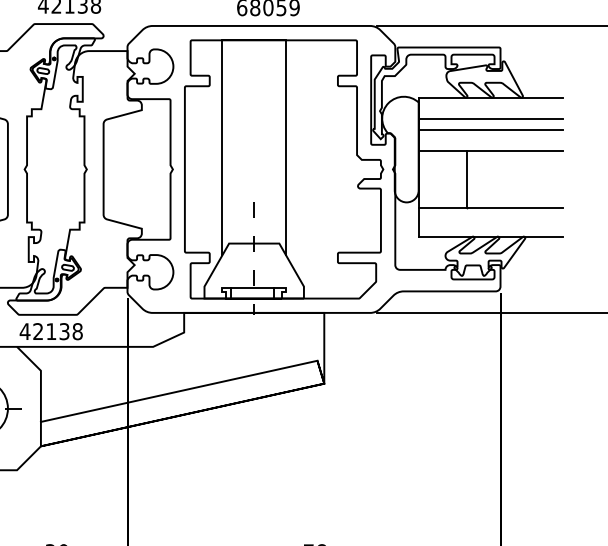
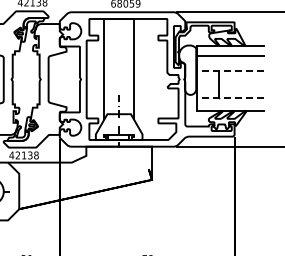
line: (489, 128) -> (229, 60), removed
line: (491, 150) -> (230, 70), solid -> dashed
line: (491, 207) -> (230, 97), solid -> dashed
line: (178, 391) -> (83, 183), removed

